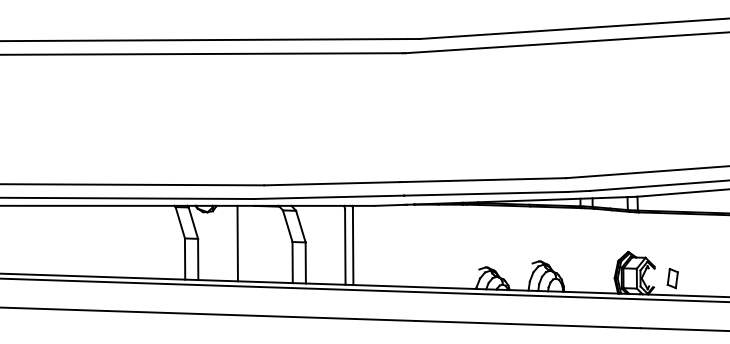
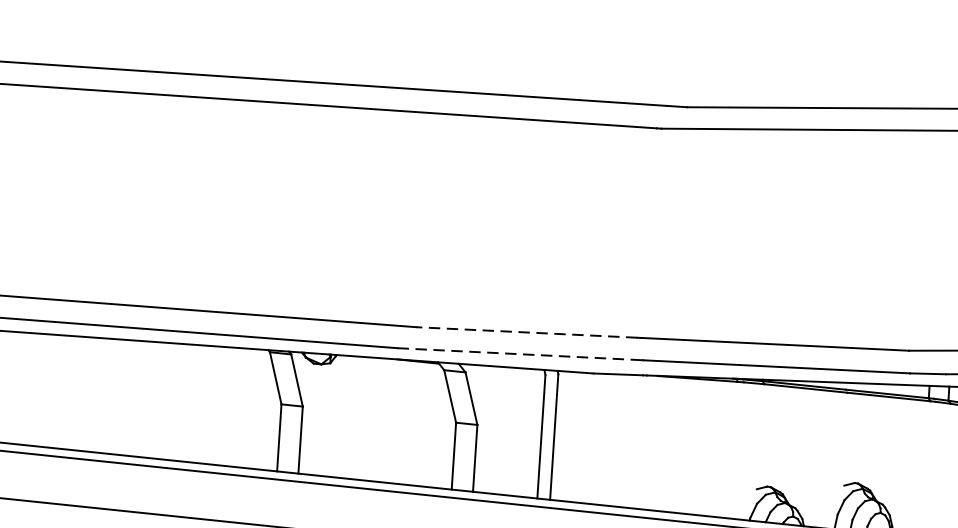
line: (331, 183) -> (526, 332), solid -> dashed
line: (329, 197) -> (521, 354), solid -> dashed
line: (237, 243) -> (366, 418), removed

